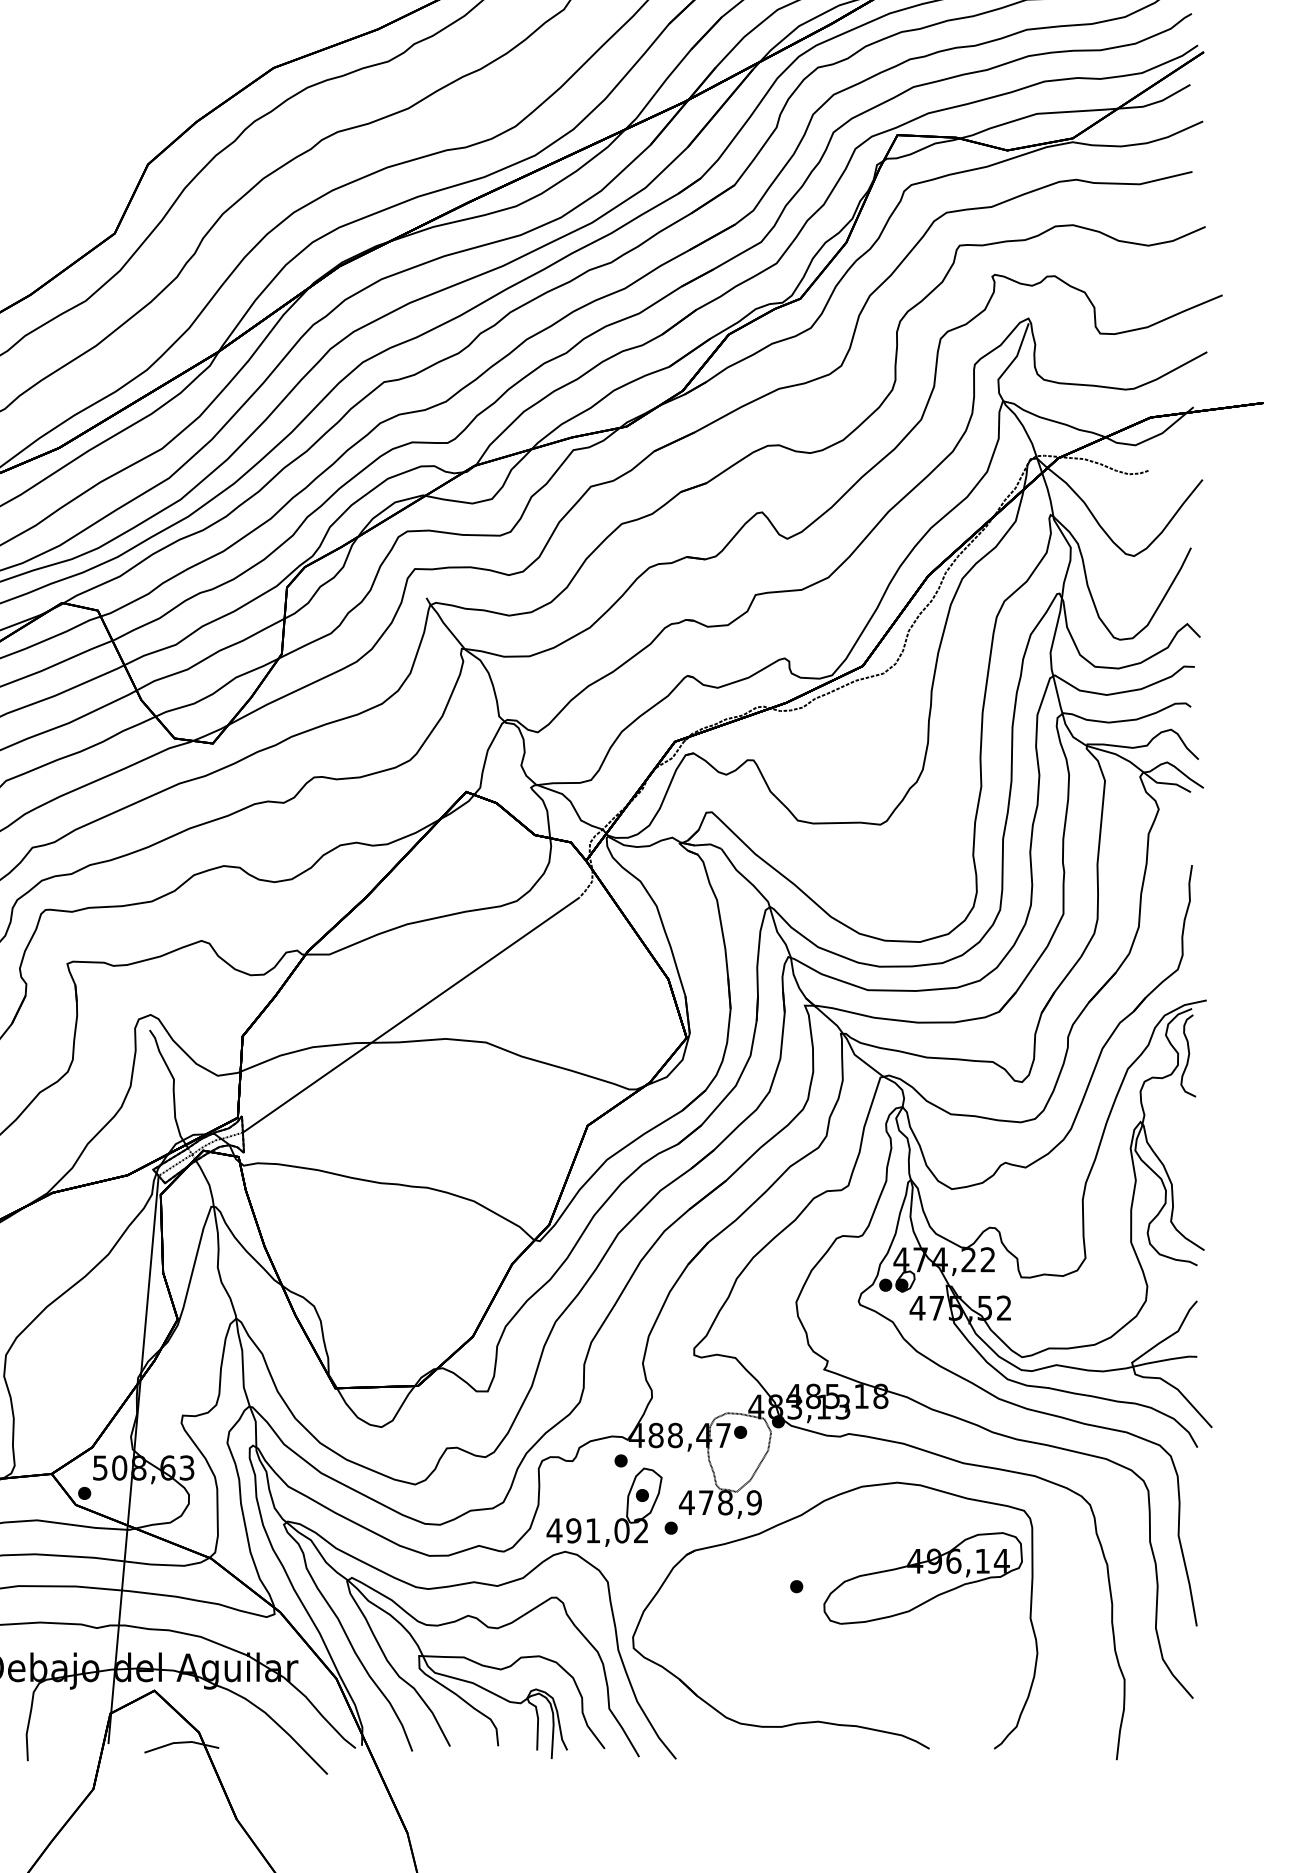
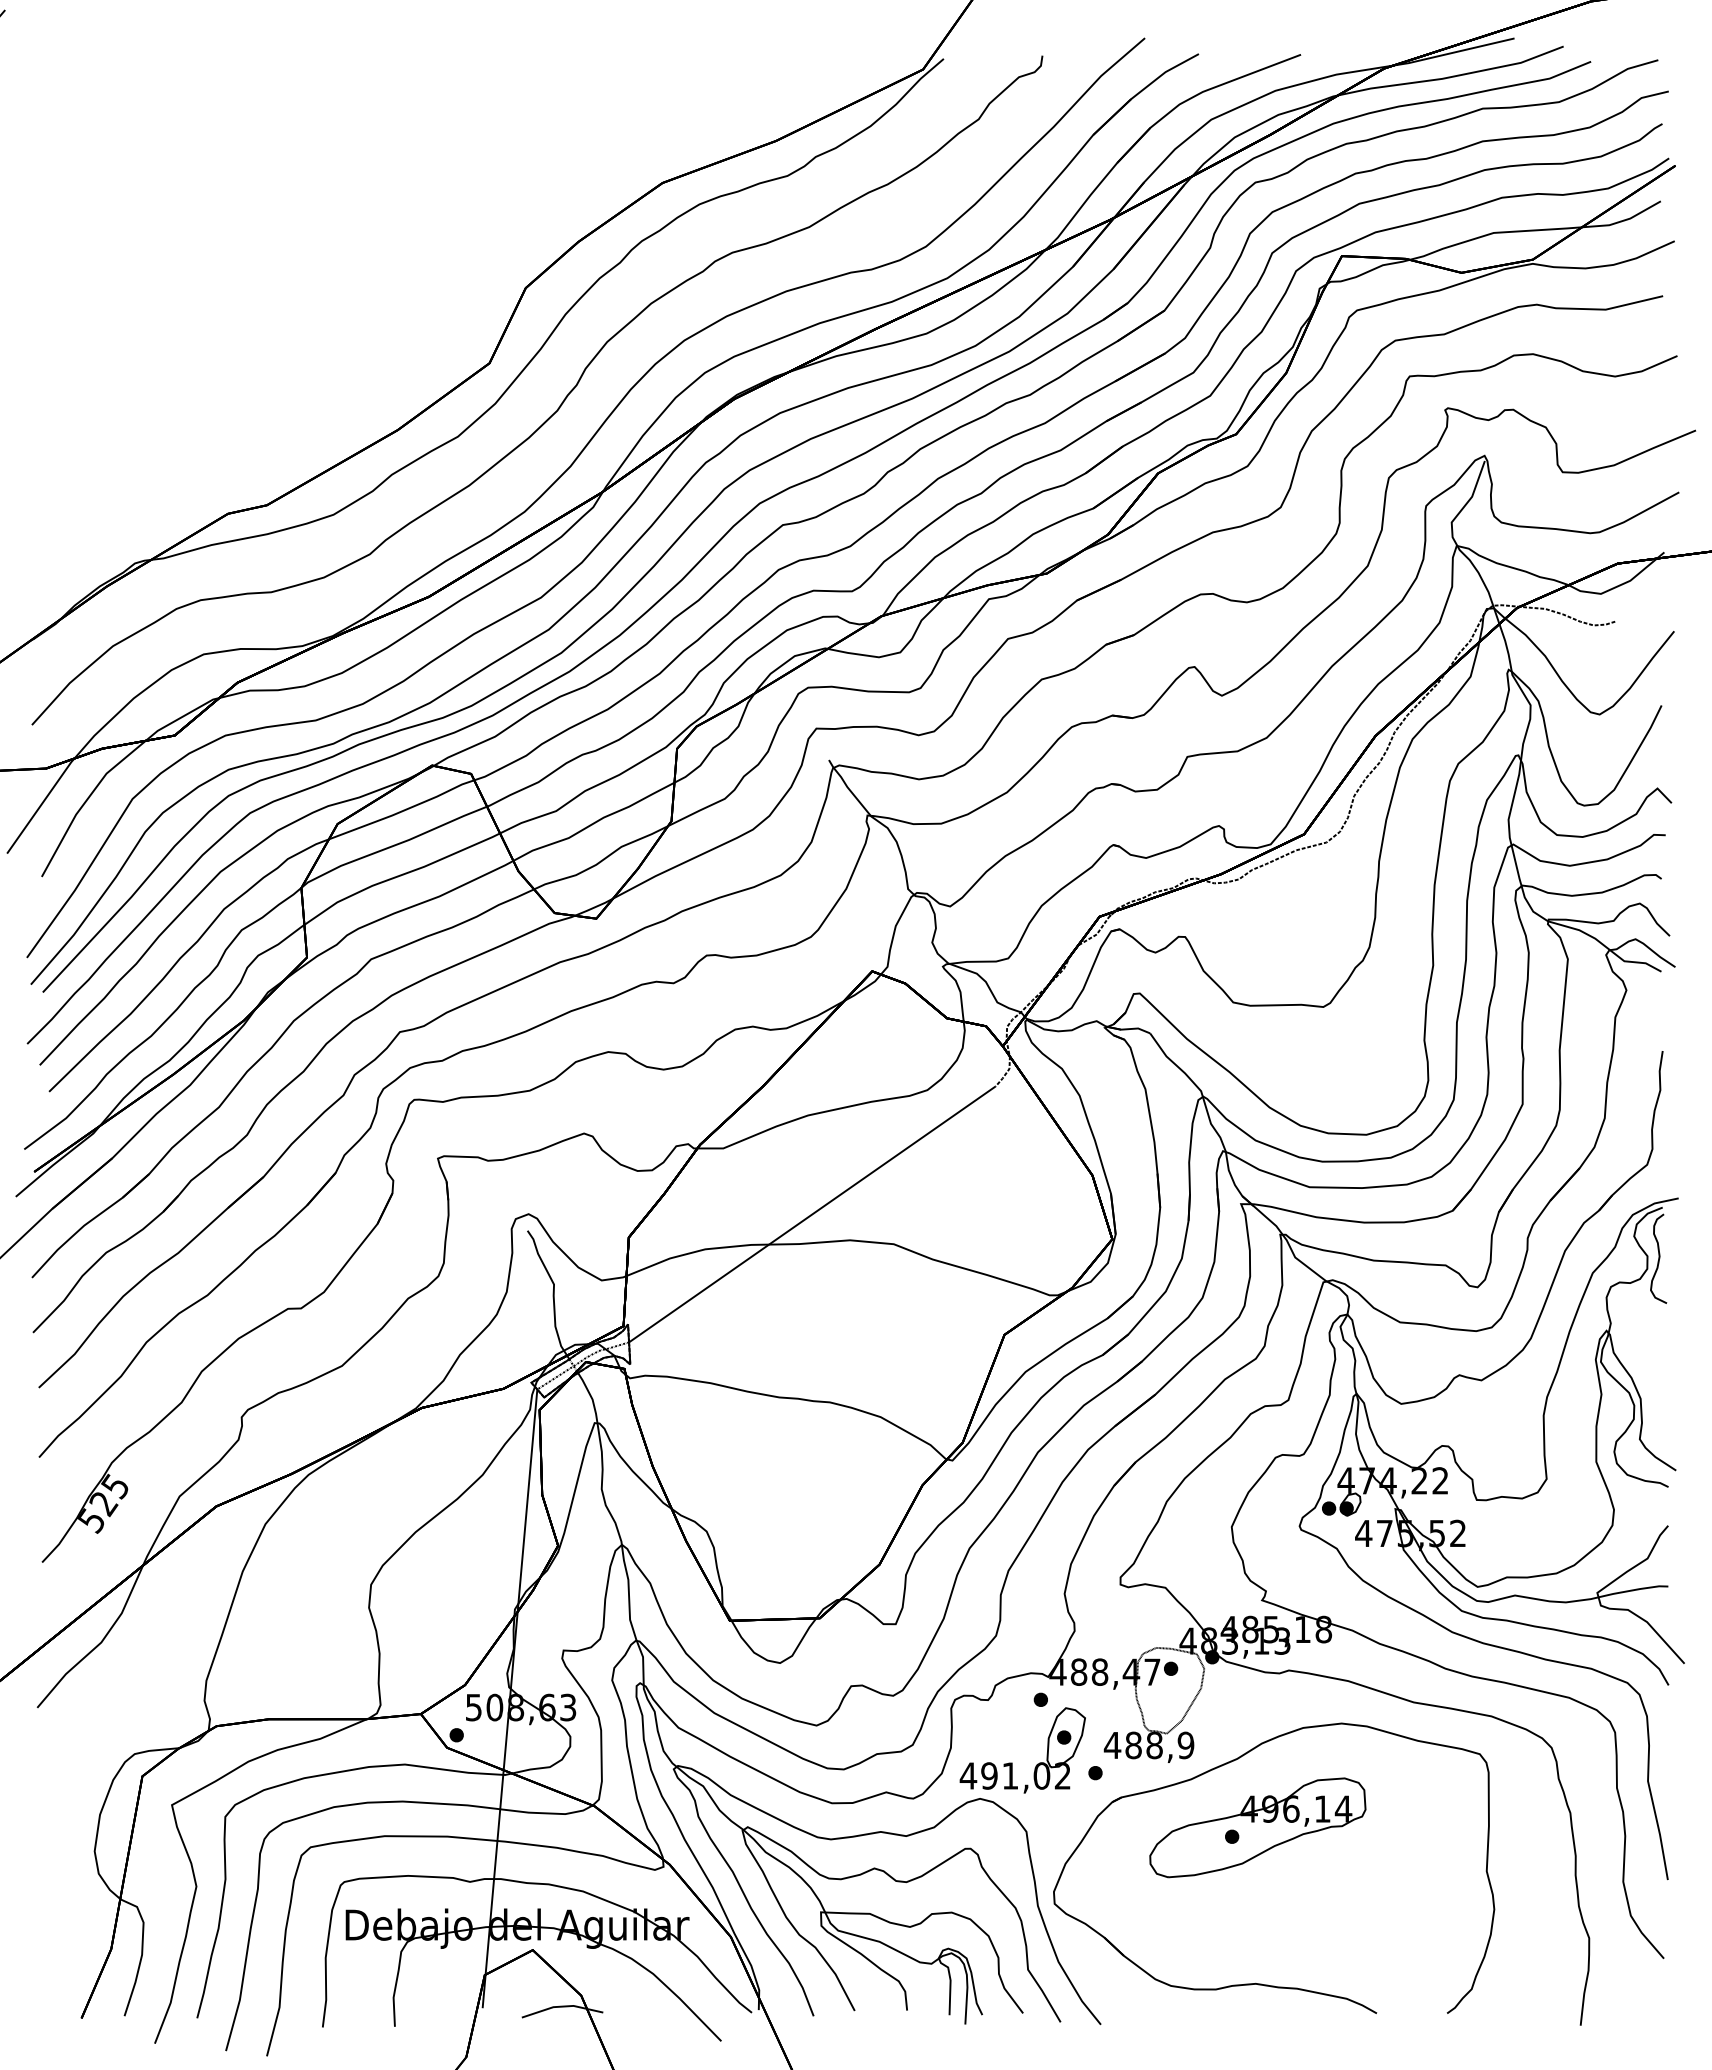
text: (706, 1502) -> (1133, 1745), 478,9 -> 488,9
part: (922, 1578) -> (1257, 1827), moved

